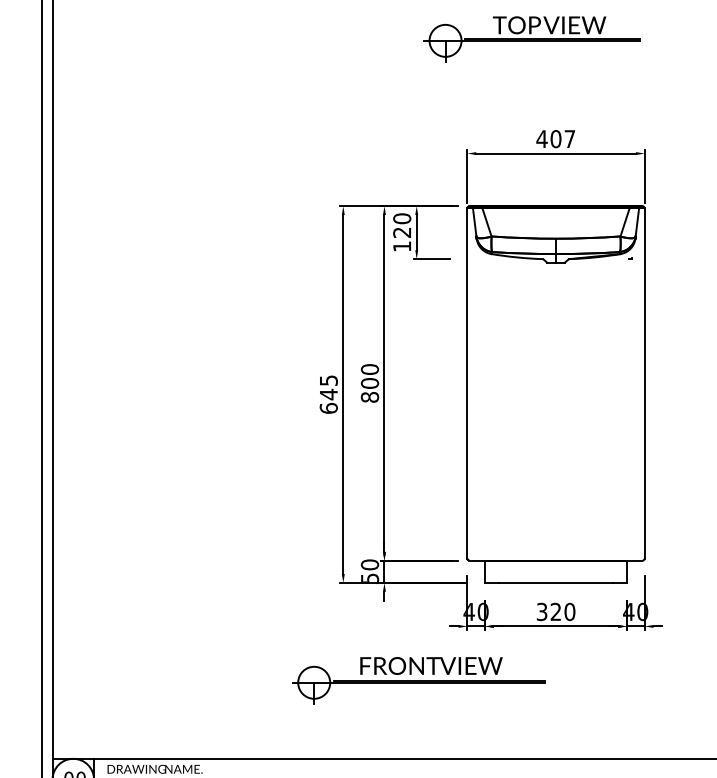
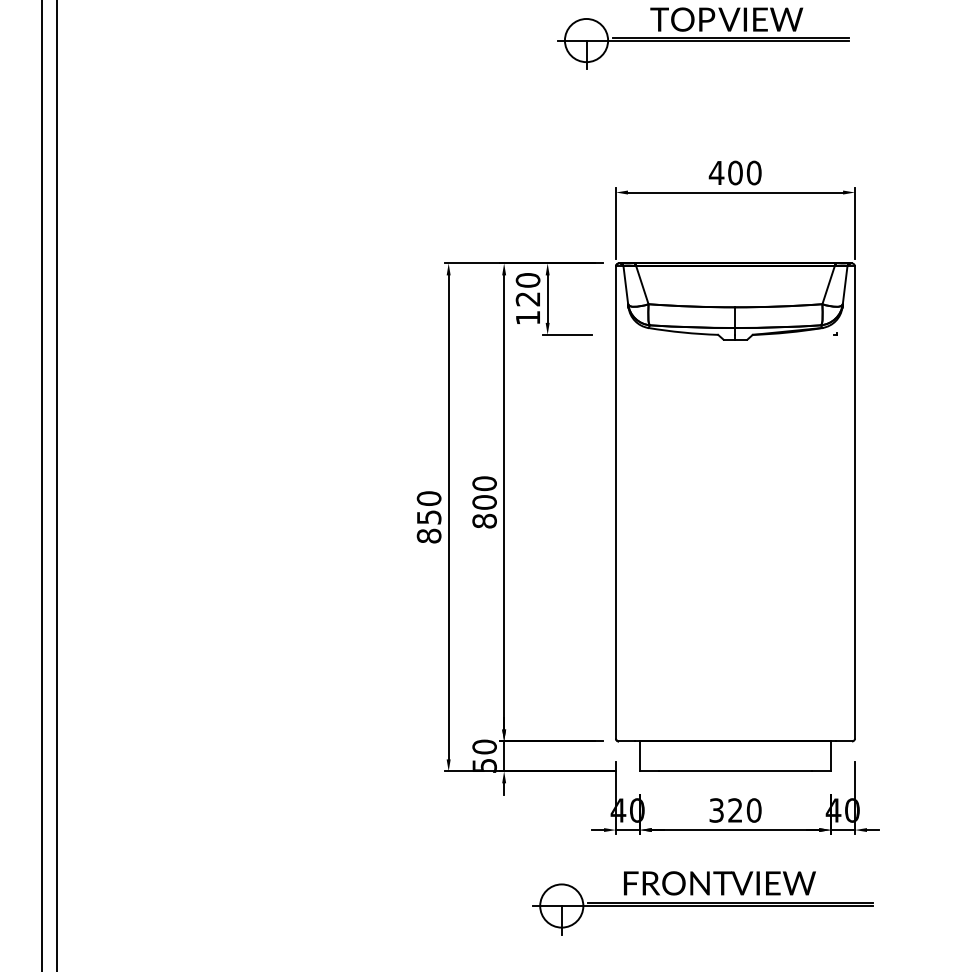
text: (569, 139) -> (753, 173), 407 -> 400
text: (328, 394) -> (428, 517), 645 -> 850
part: (418, 680) -> (702, 902), moved

